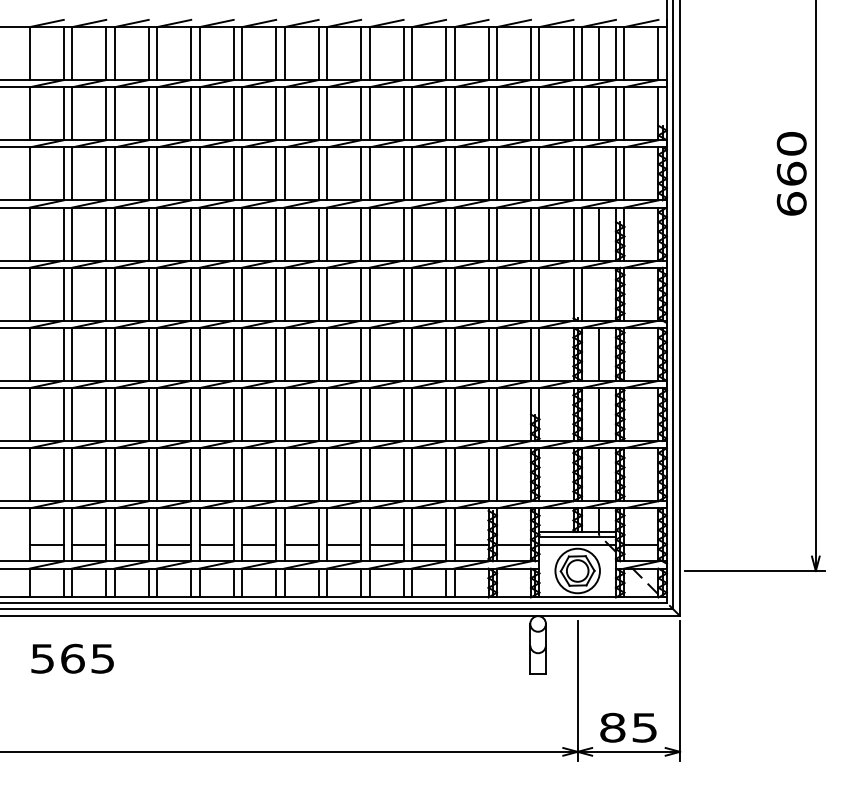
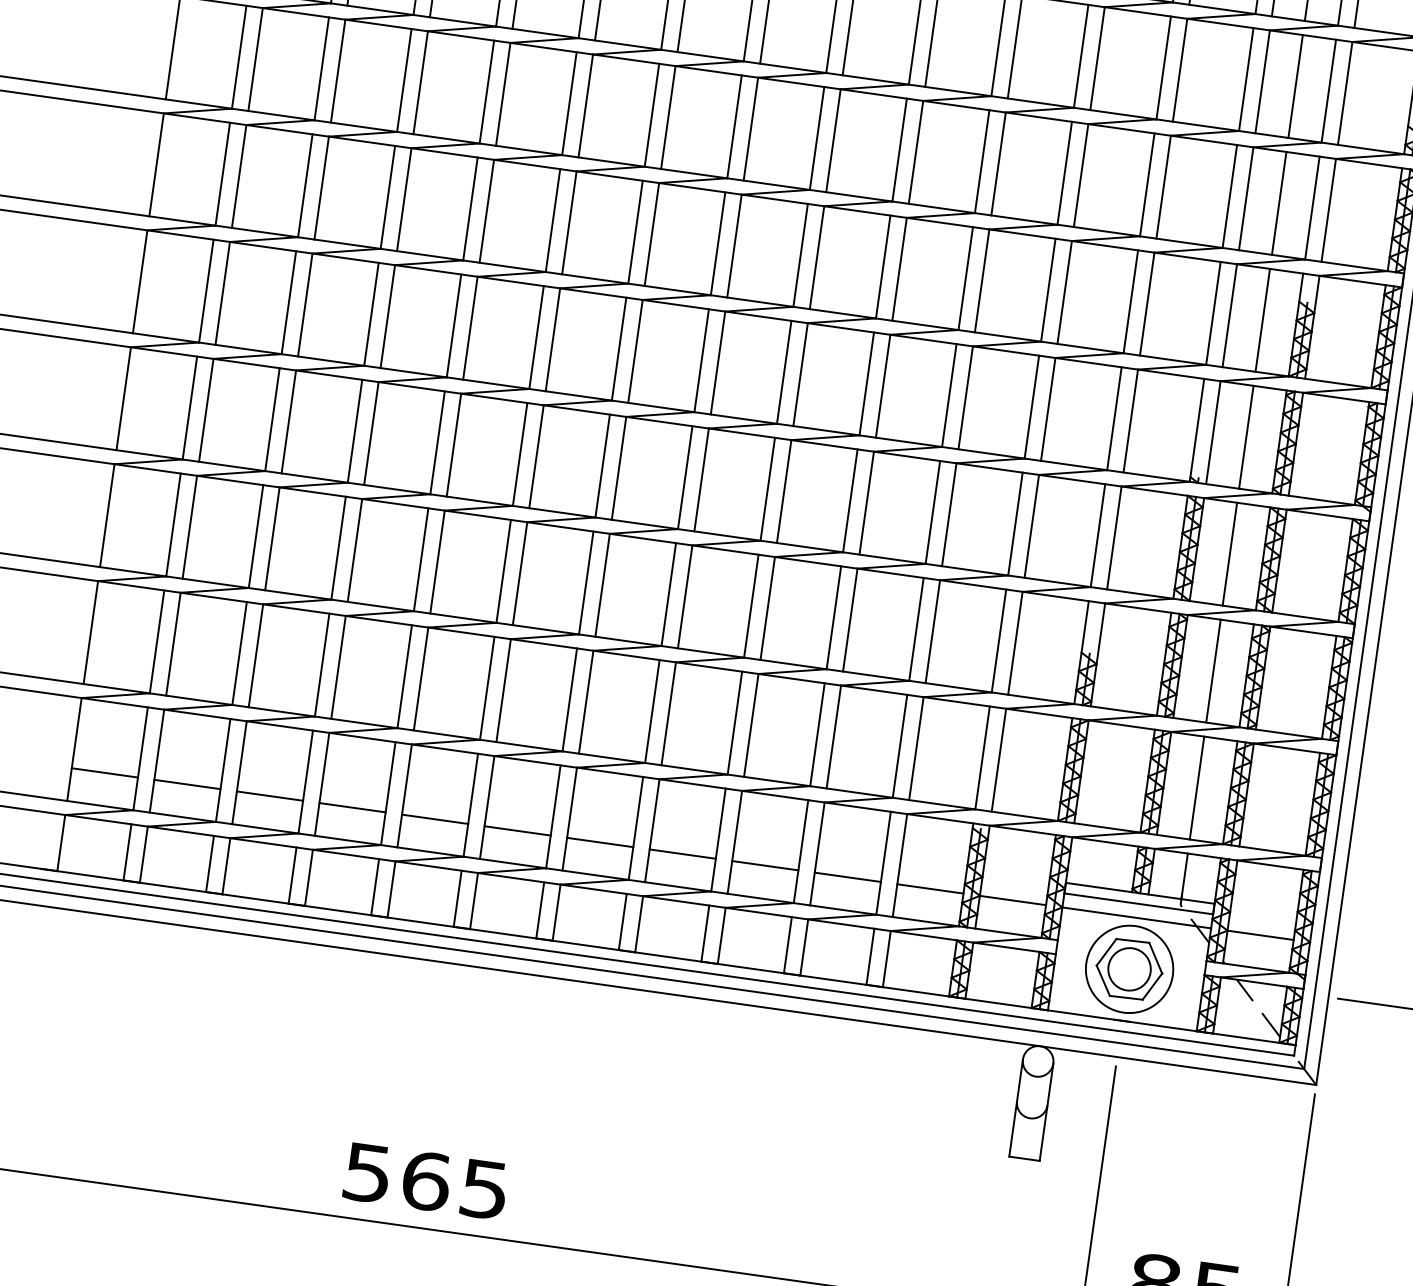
line: (598, 173) -> (1278, 202), added
line: (598, 293) -> (1245, 435), added
text: (72, 658) -> (425, 1180), moved

